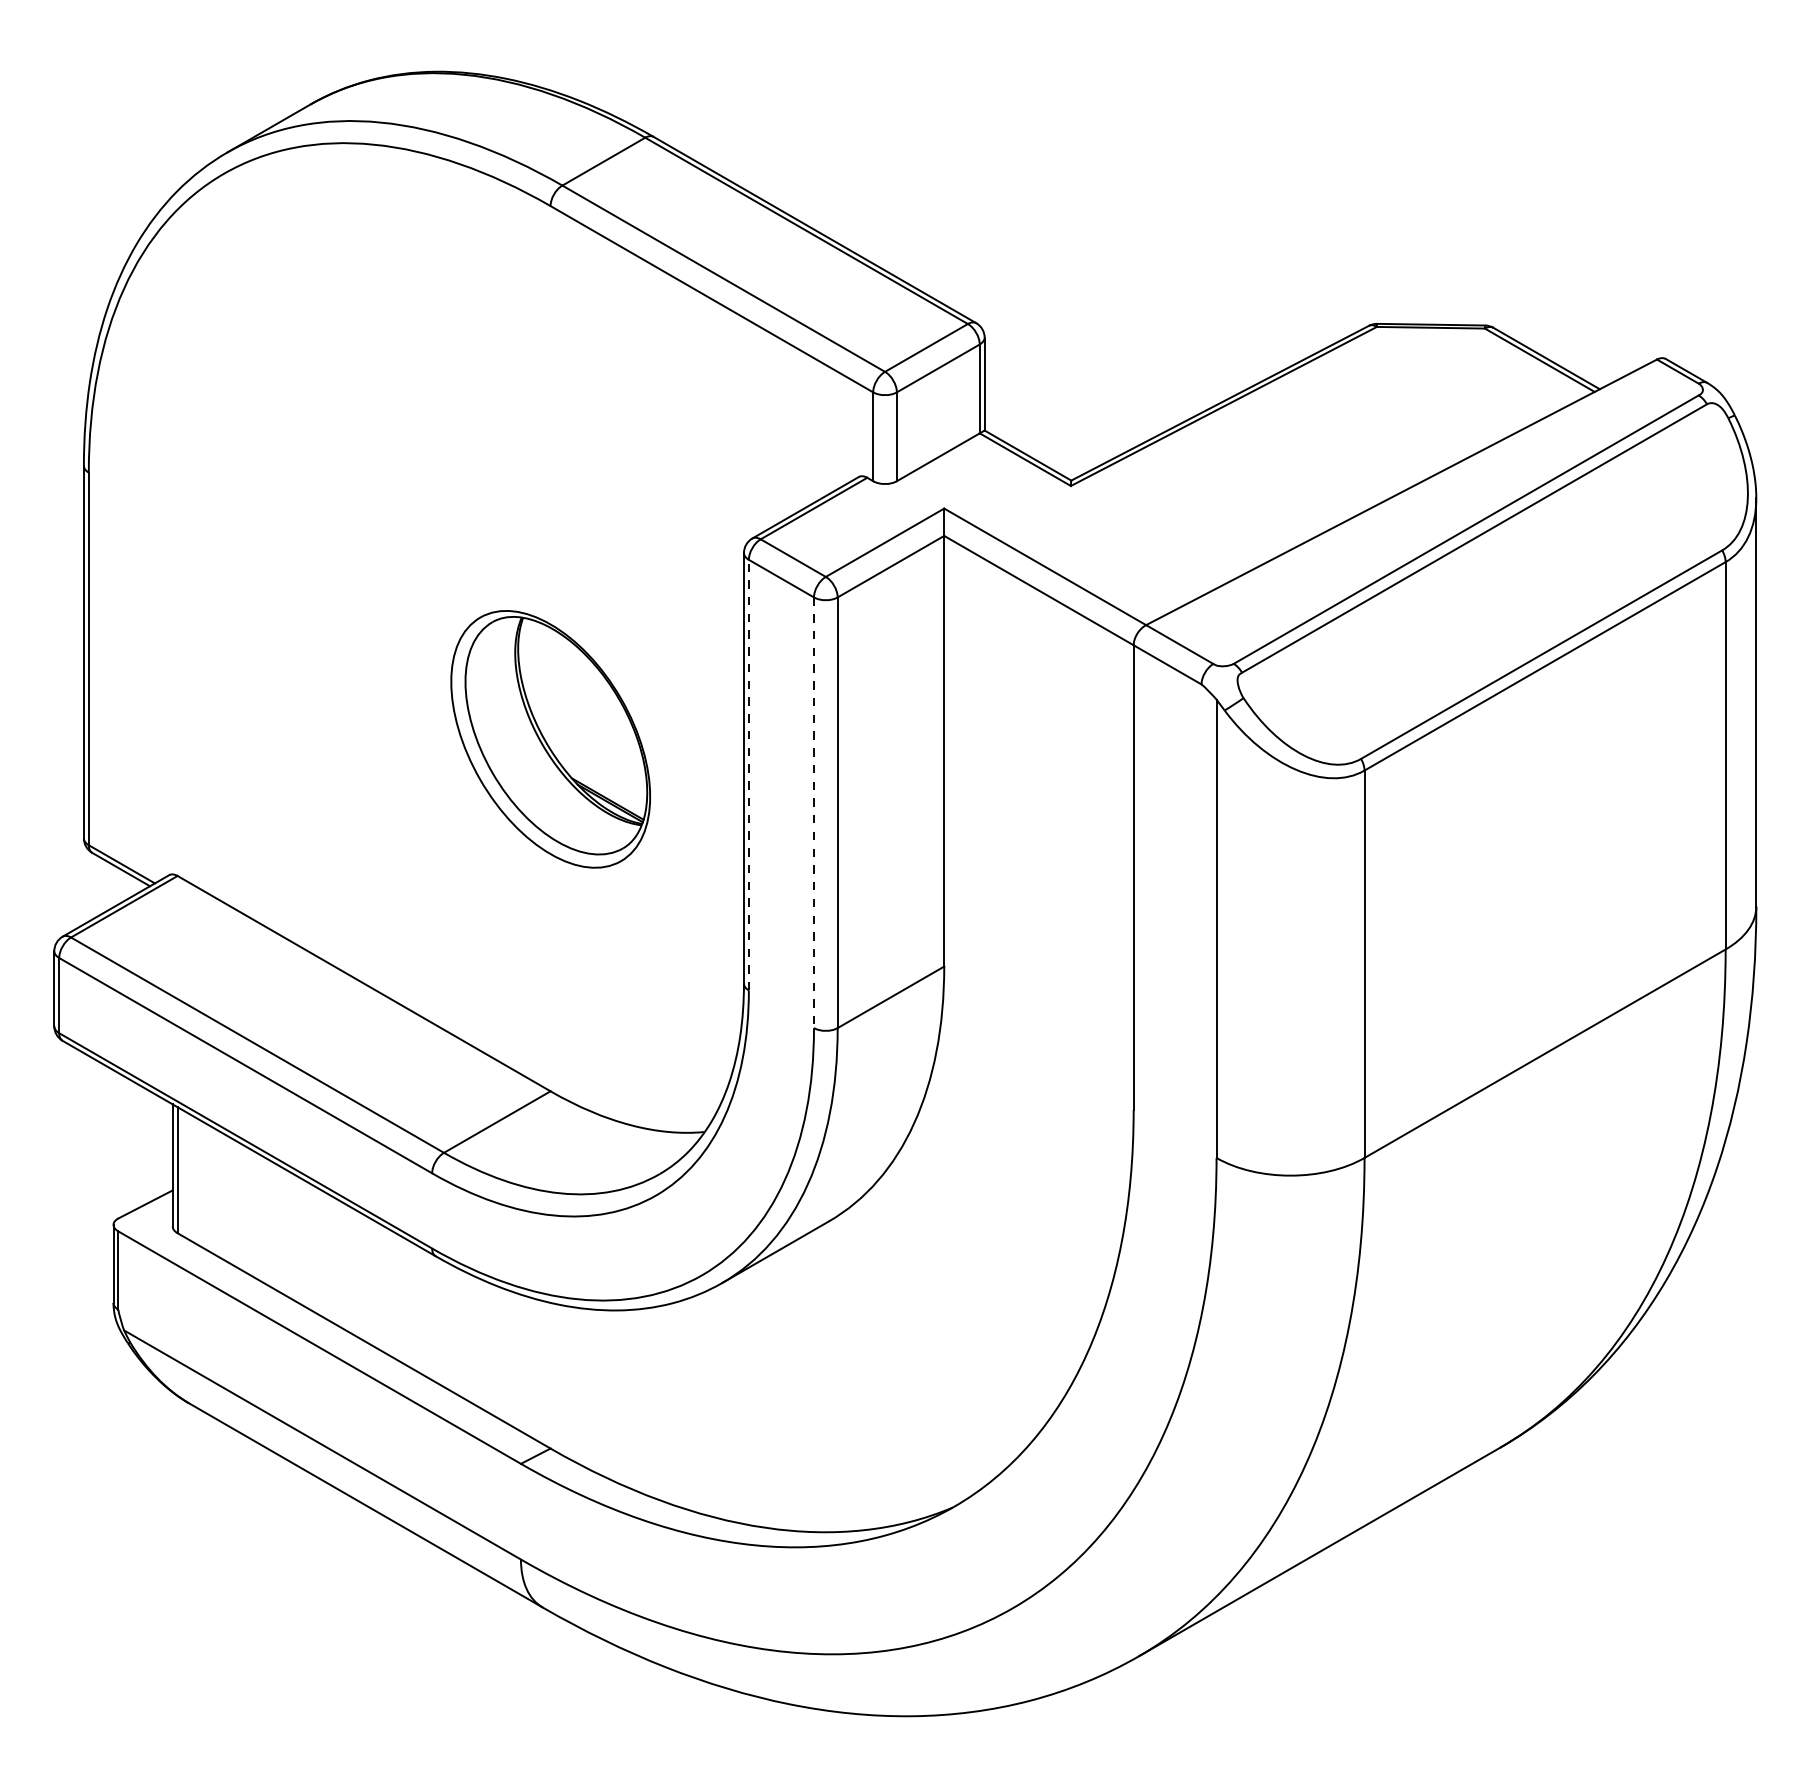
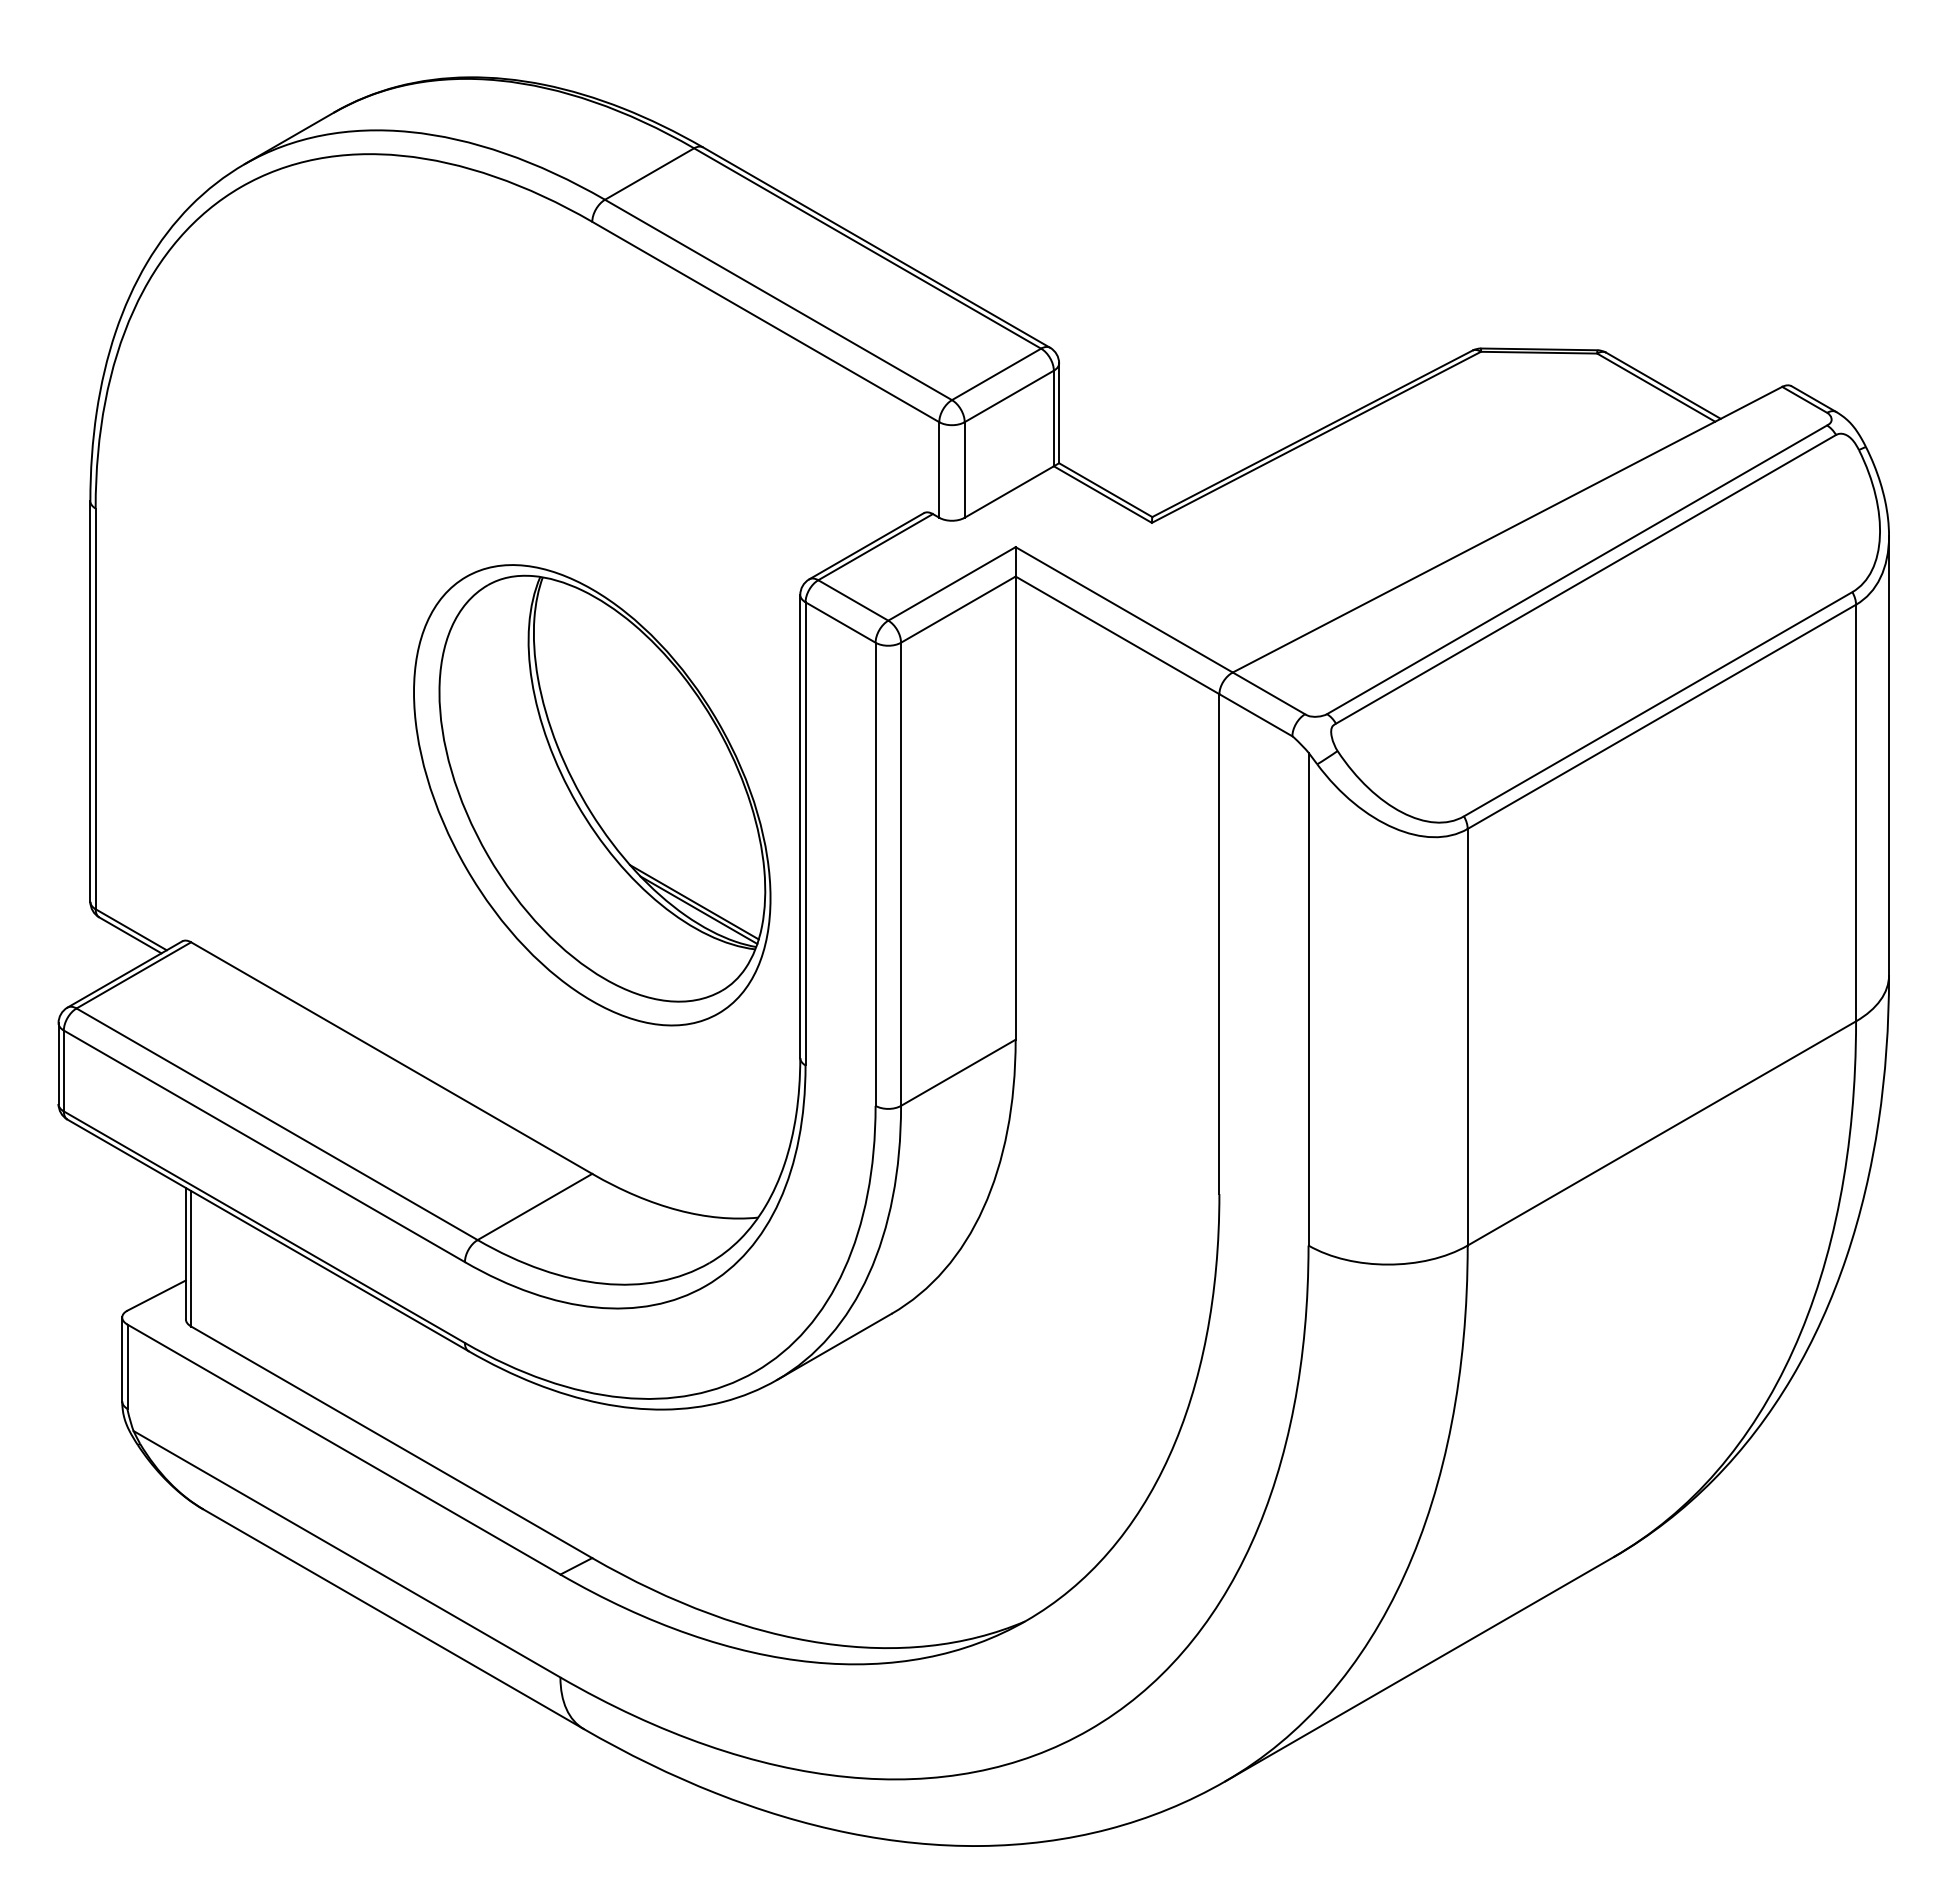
part: (550, 739) -> (592, 795), size x1.67
line: (748, 774) -> (805, 833), dashed -> solid
line: (814, 813) -> (876, 875), dashed -> solid

